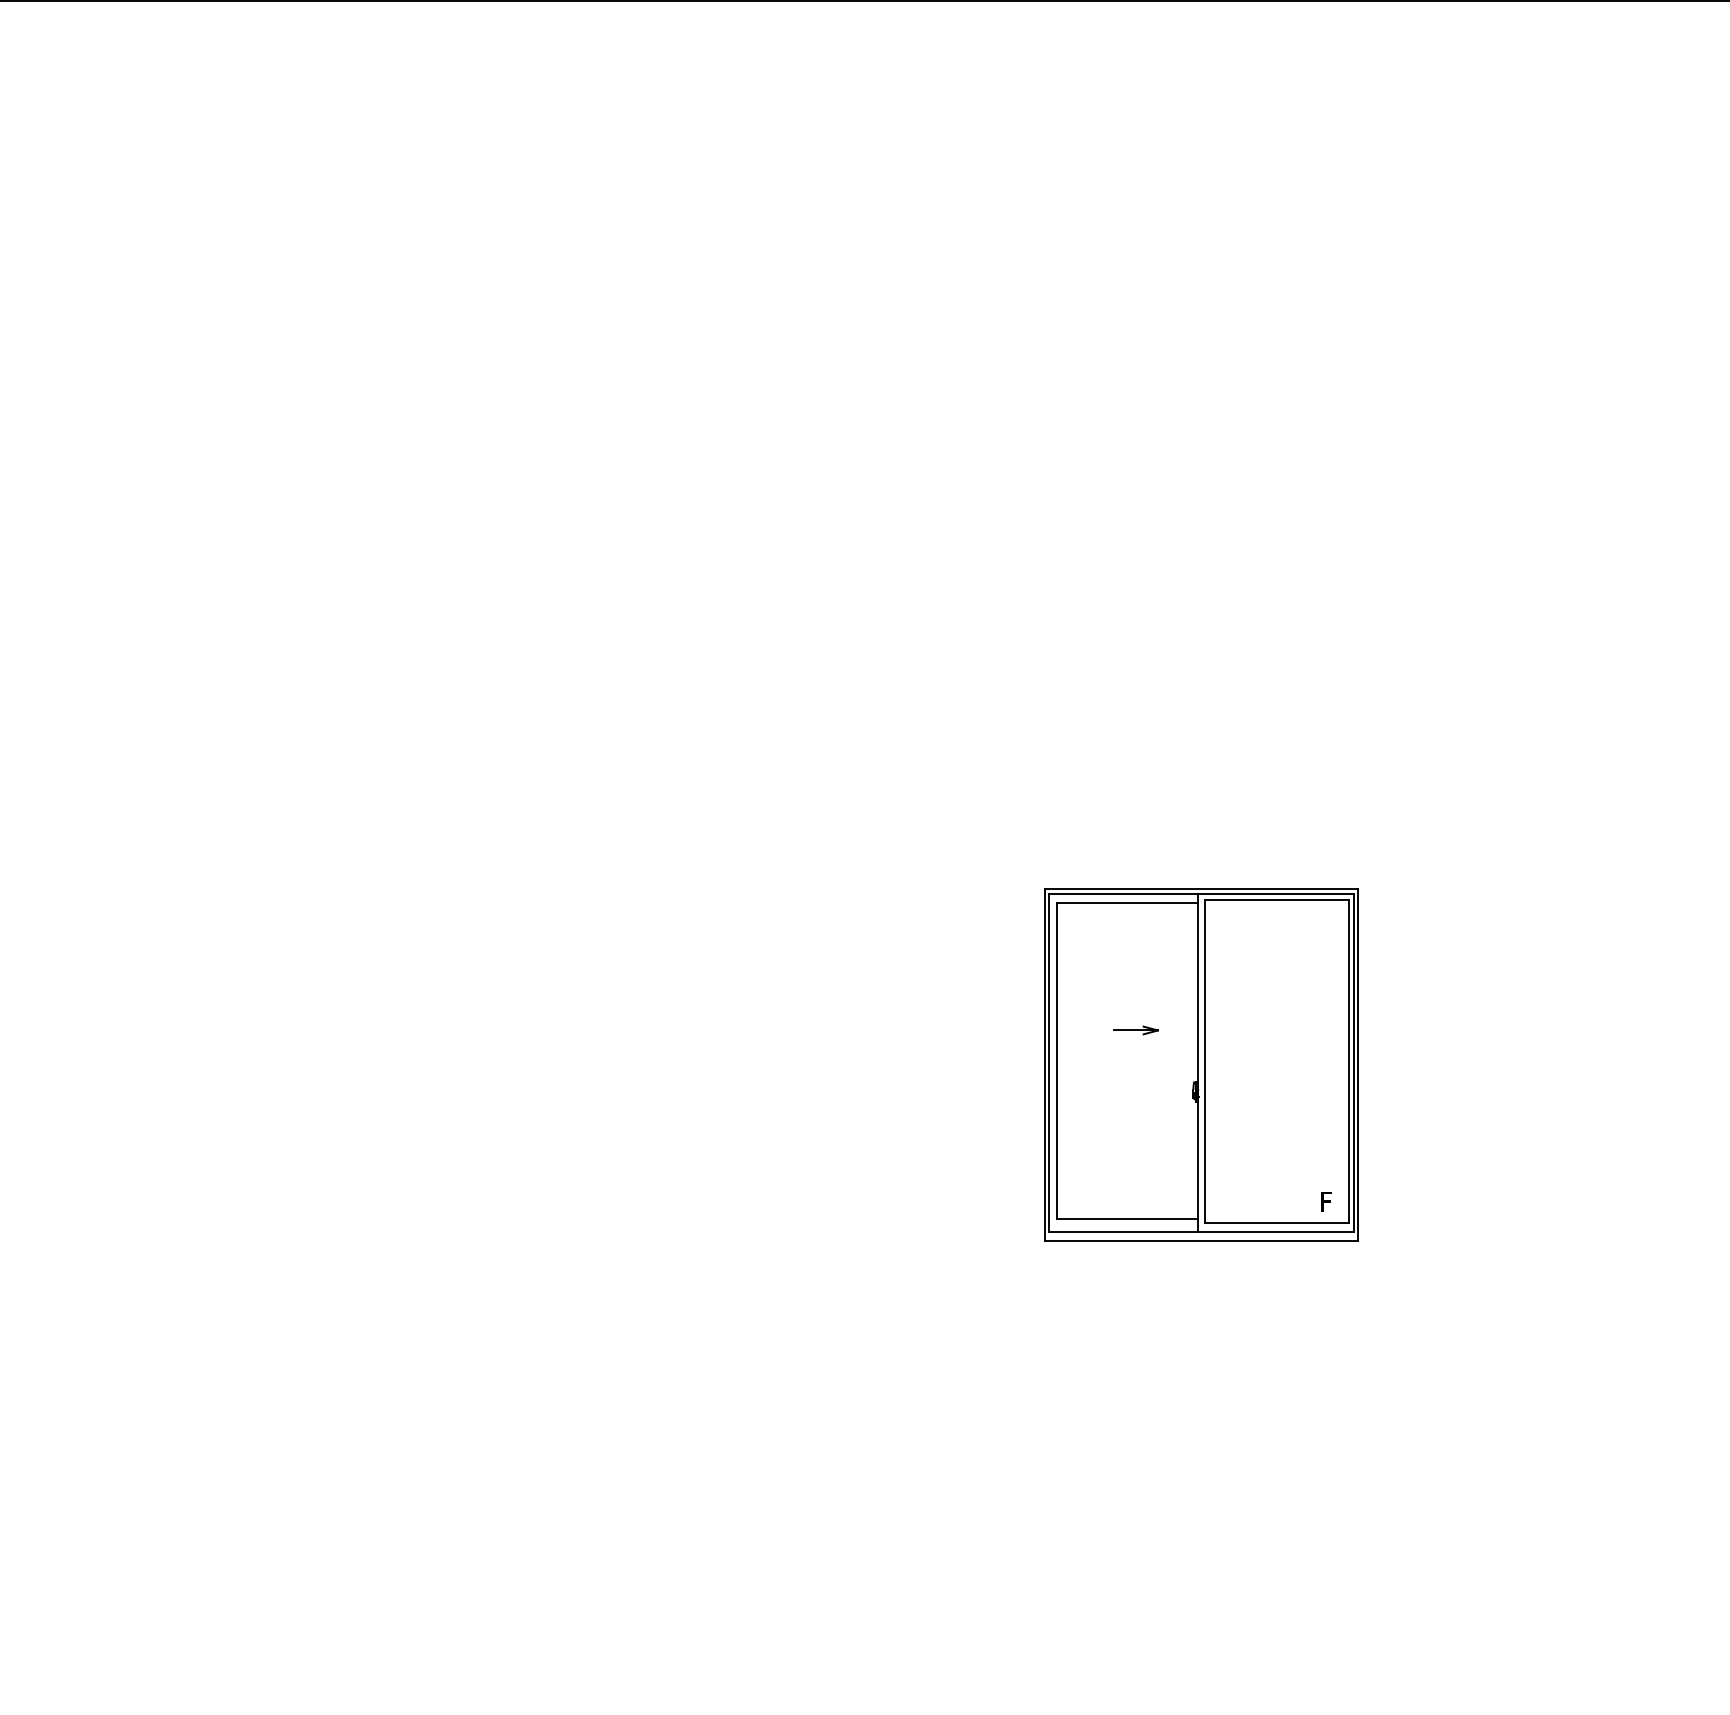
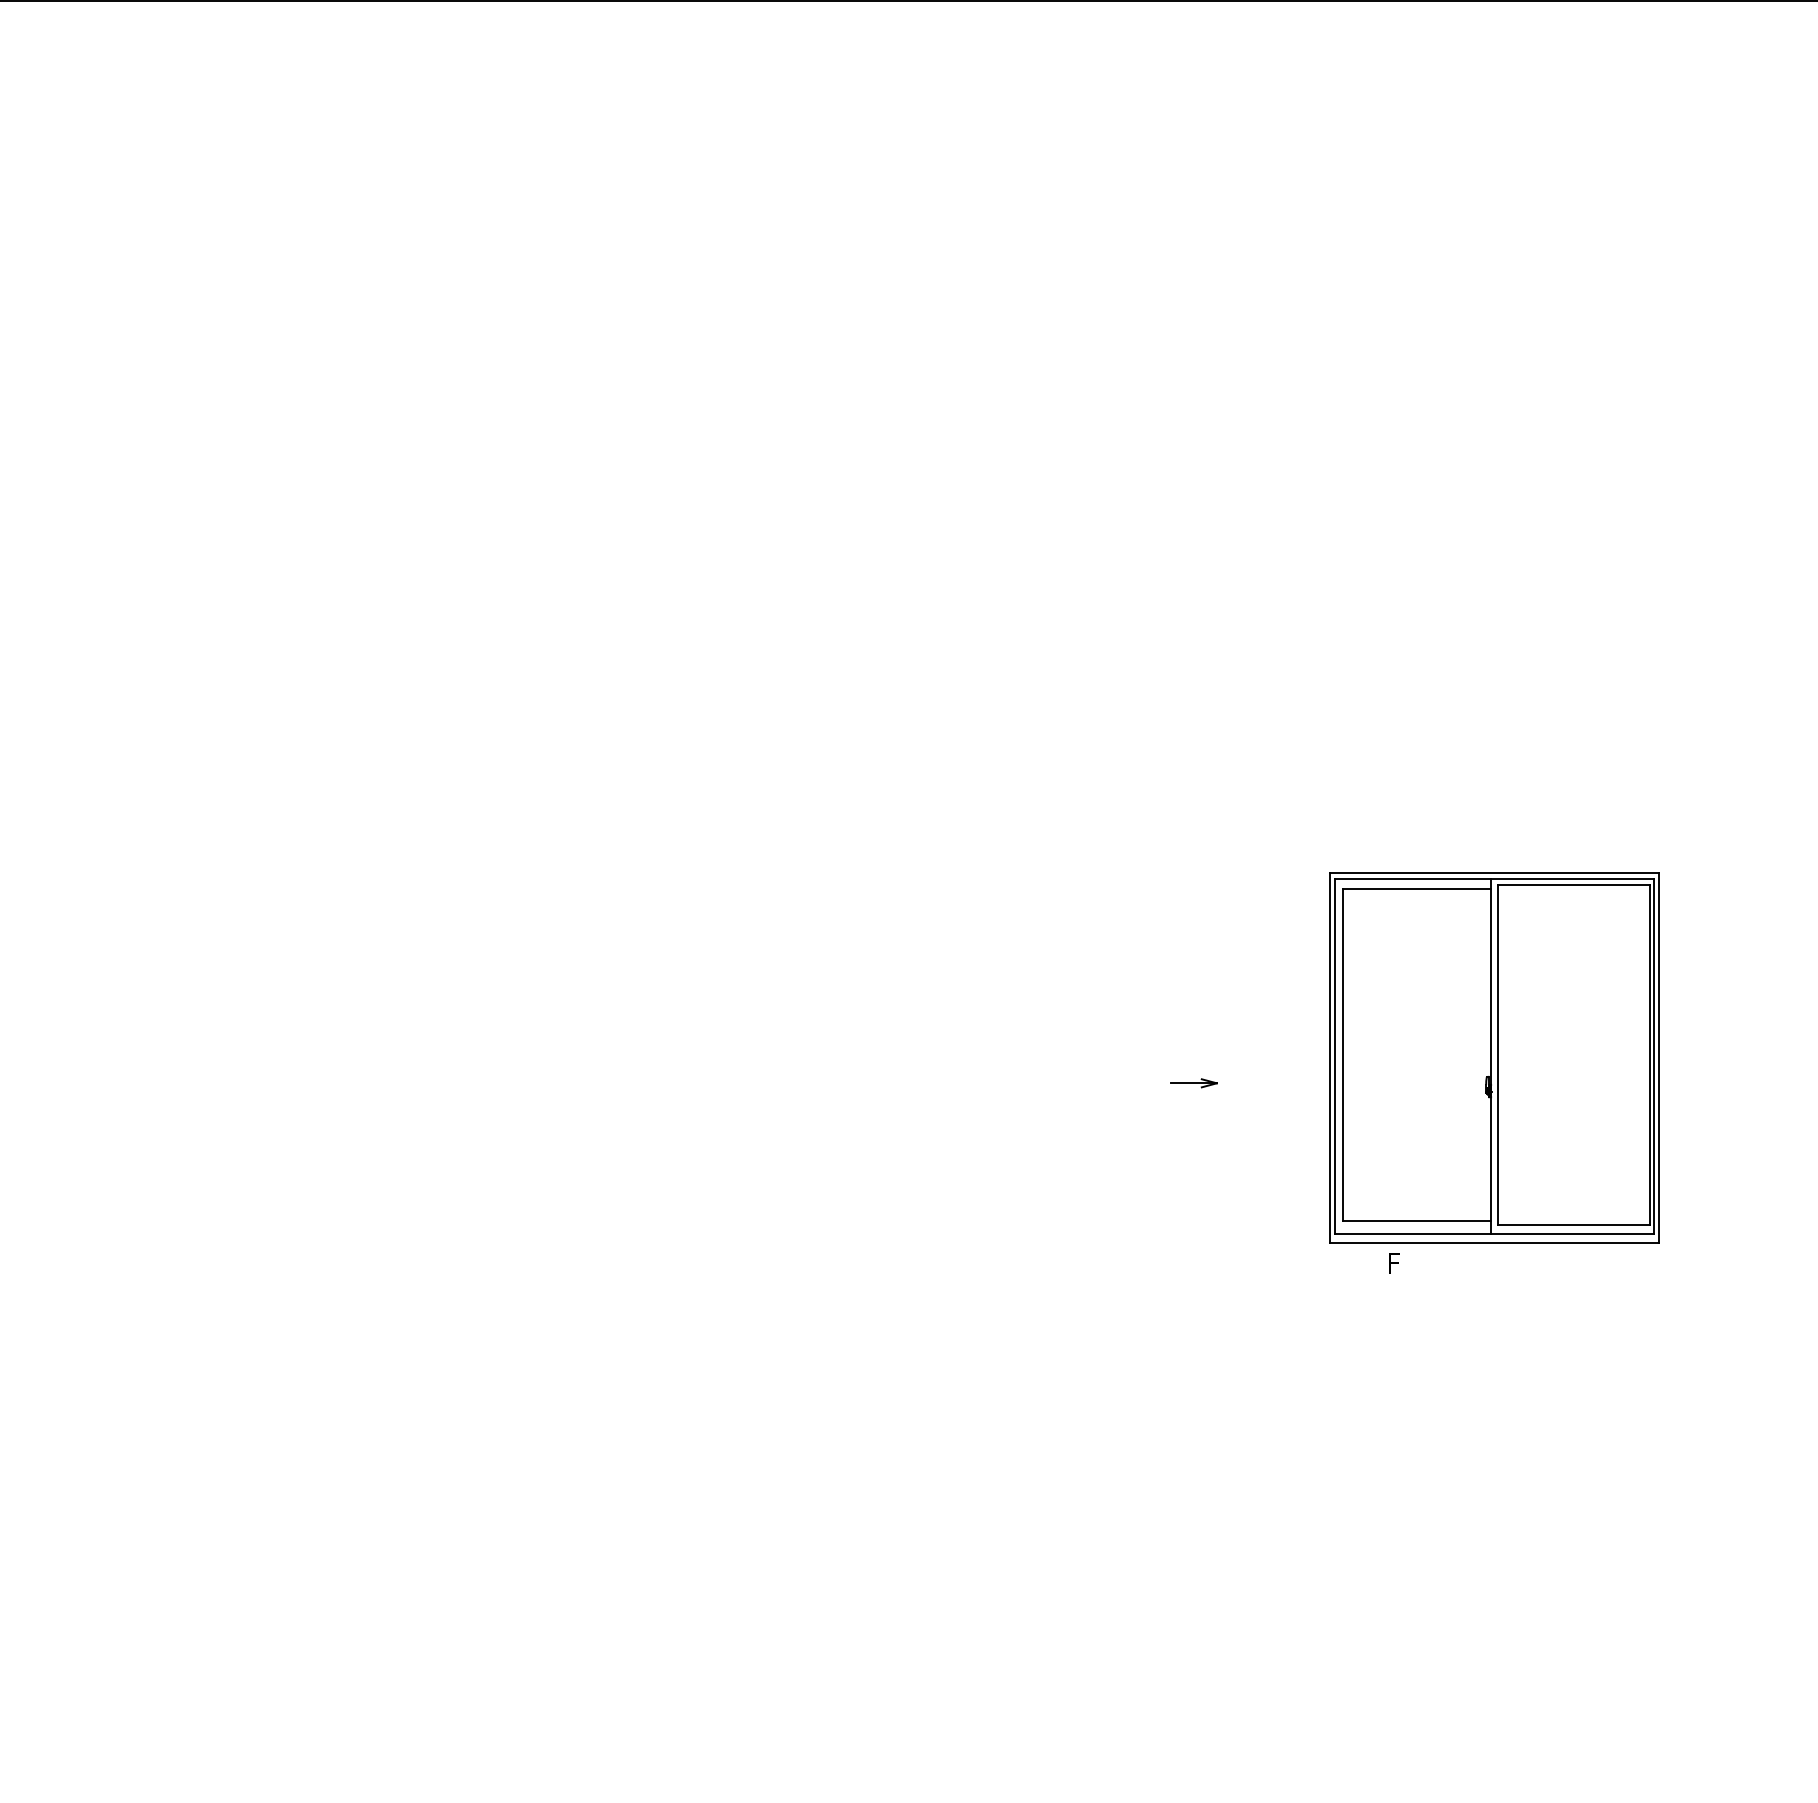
part: (1201, 1063) -> (1494, 1057), moved

